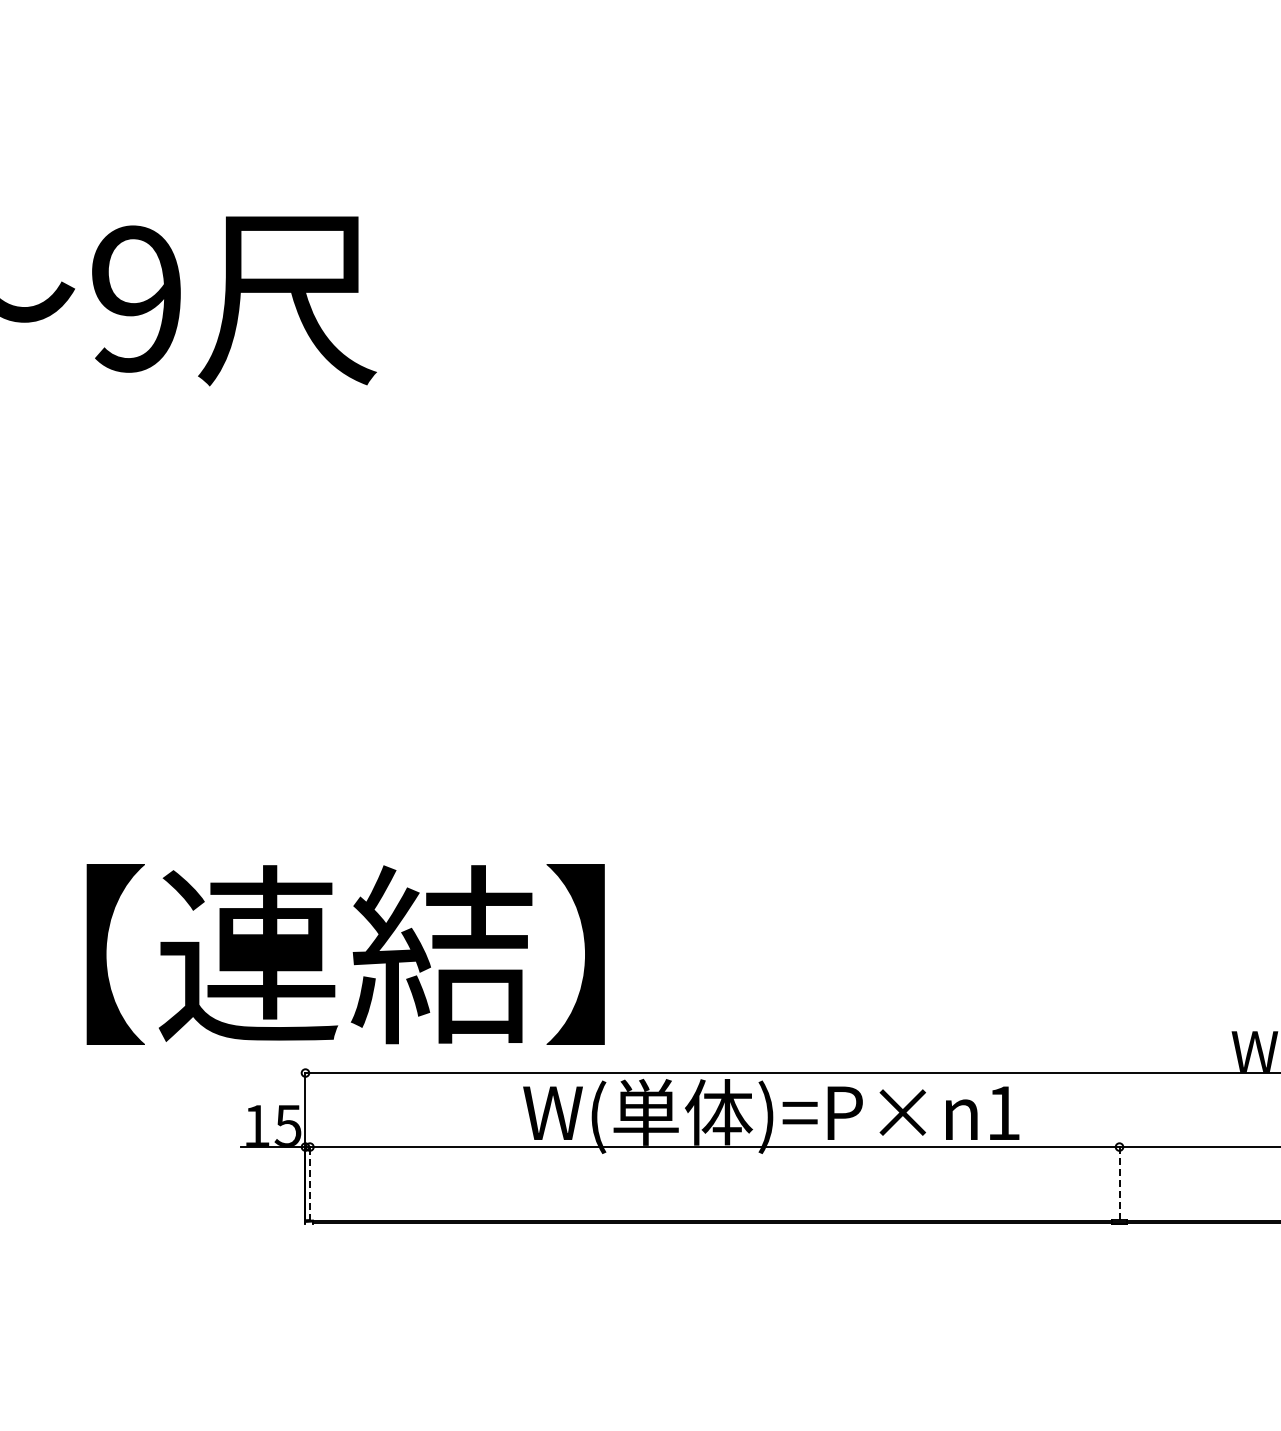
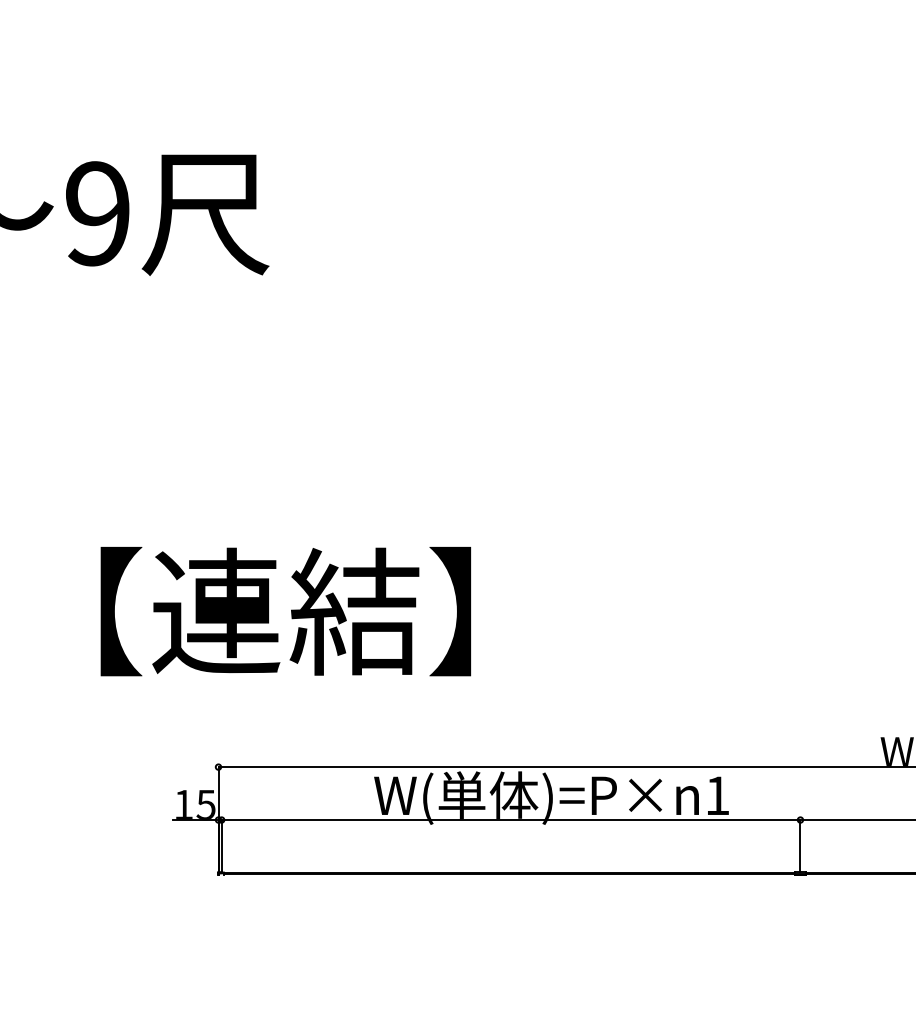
text: (345, 954) -> (285, 611), moved
line: (309, 1183) -> (221, 846), dashed -> solid
line: (1119, 1183) -> (800, 846), dashed -> solid

